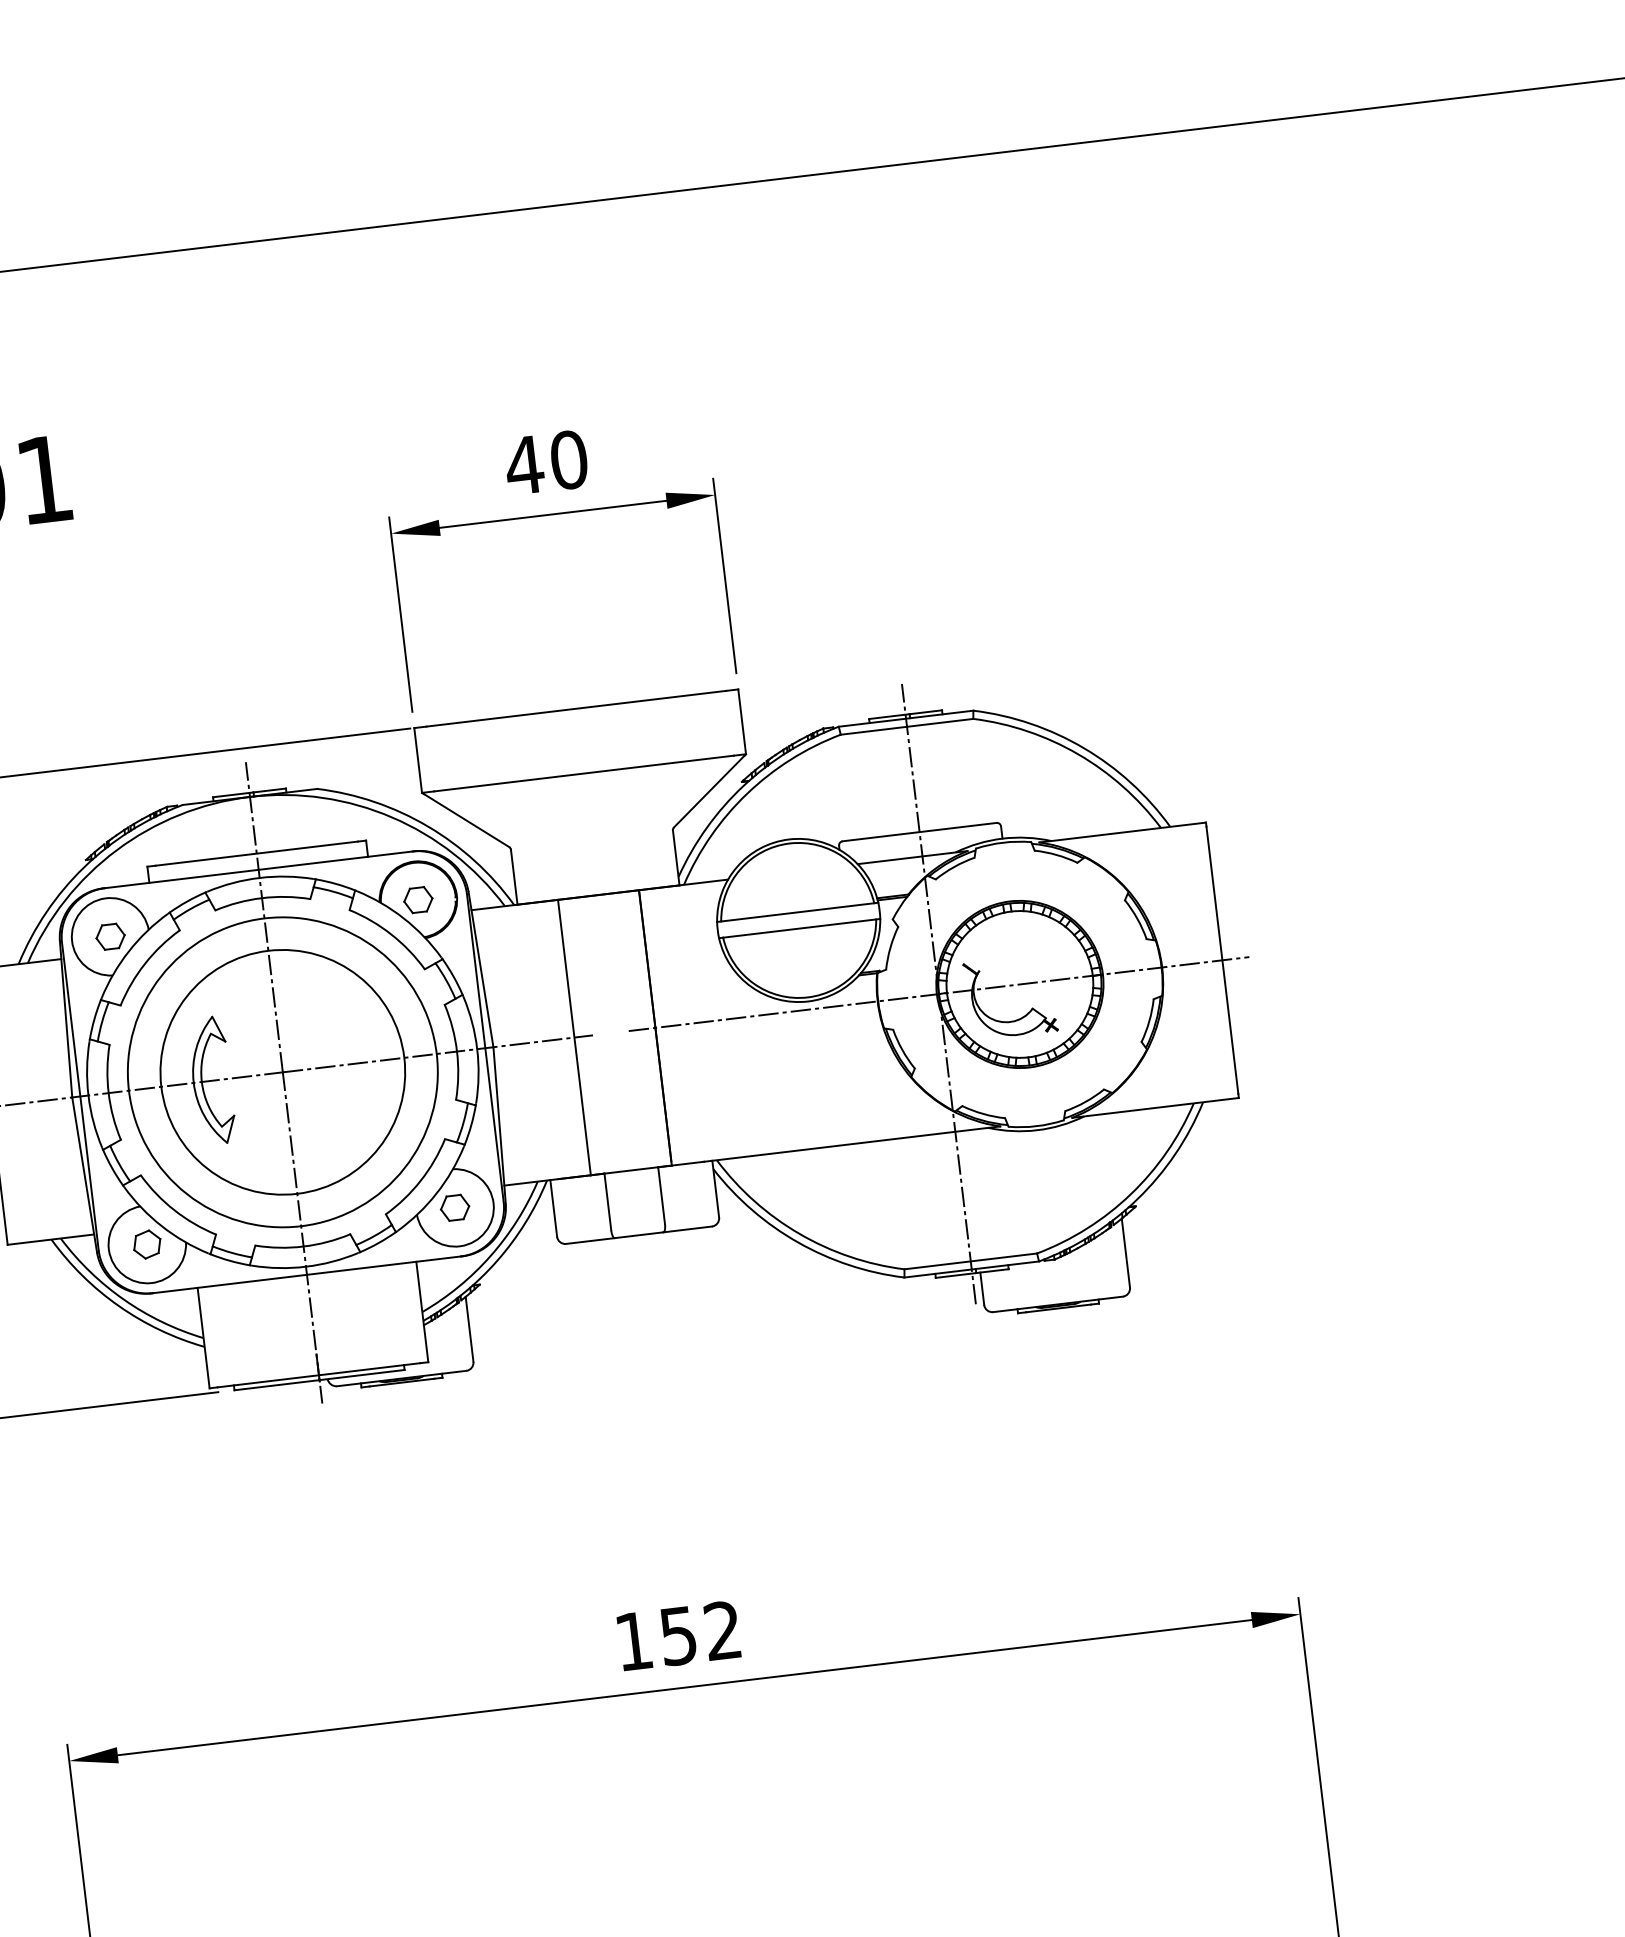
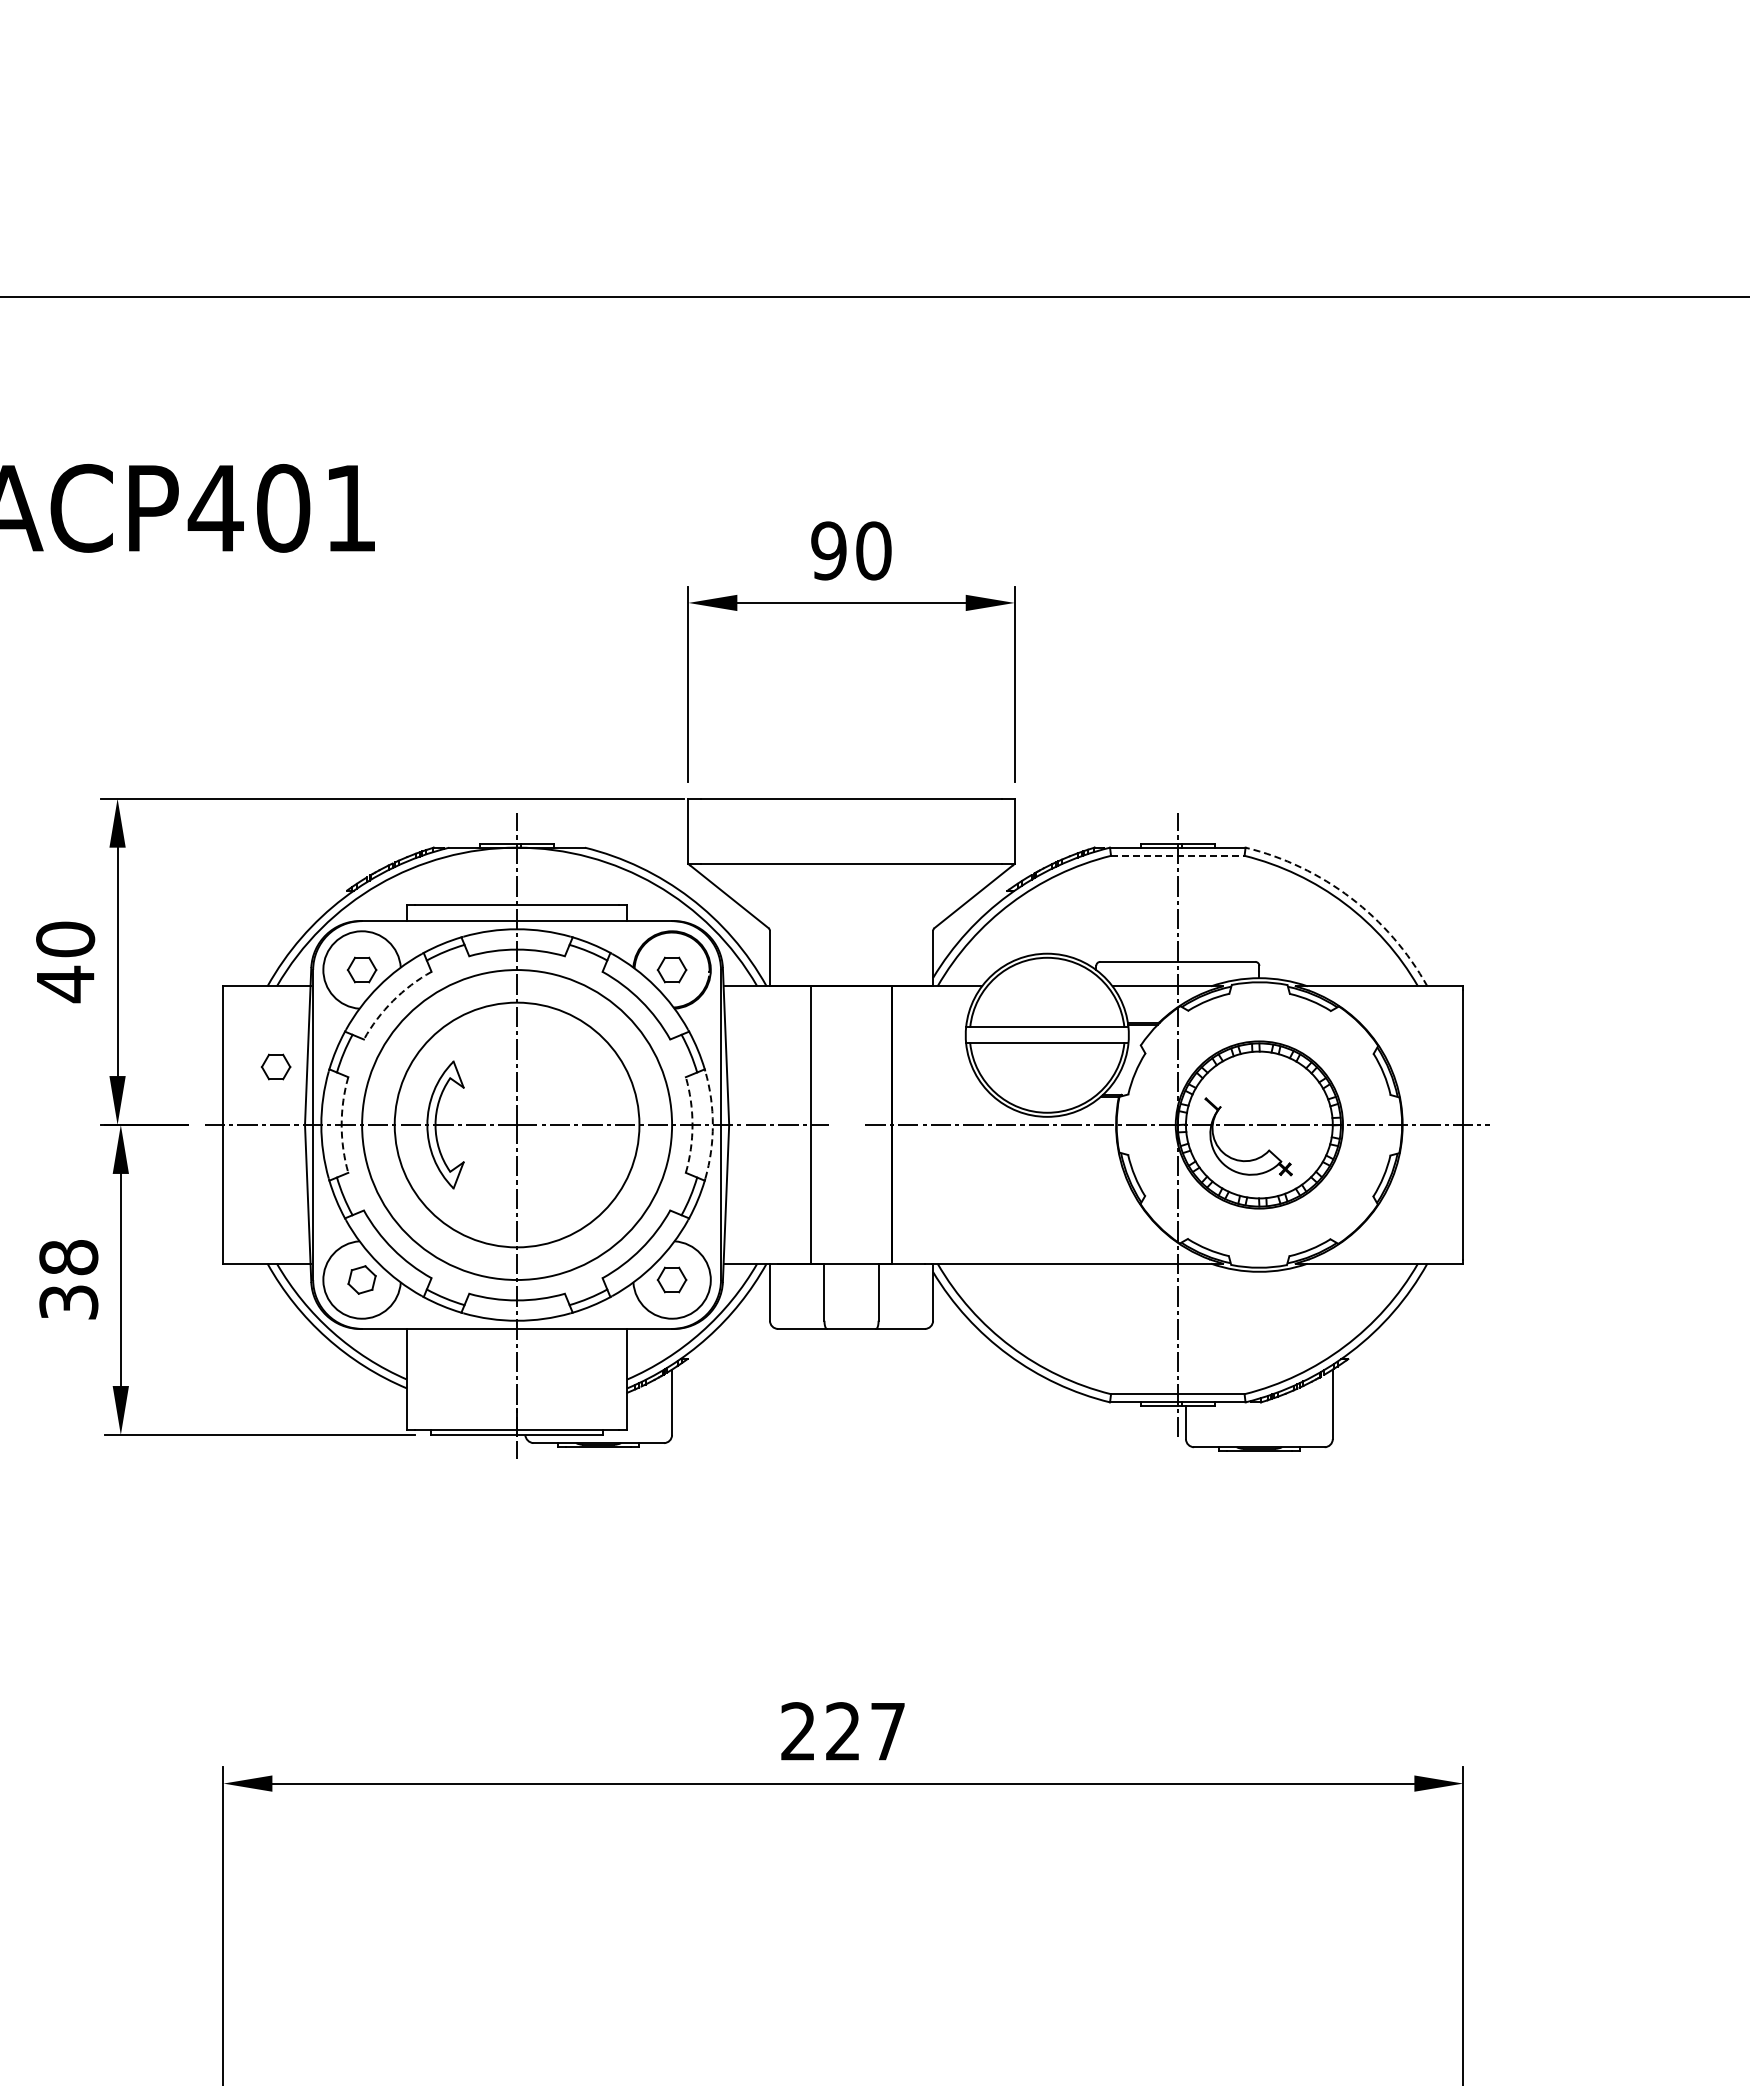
text: (524, 464) -> (828, 550), 40 -> 90
line: (906, 726) -> (1177, 855), solid -> dashed
arc: (1083, 748) -> (1350, 898), solid -> dashed
arc: (145, 963) -> (393, 1000), solid -> dashed
part: (36, 1042) -> (275, 1066), added
arc: (476, 1049) -> (712, 1125), solid -> dashed
arc: (457, 1052) -> (692, 1125), solid -> dashed
arc: (108, 1093) -> (341, 1125), solid -> dashed
text: (677, 1636) -> (842, 1731), 152 -> 227

